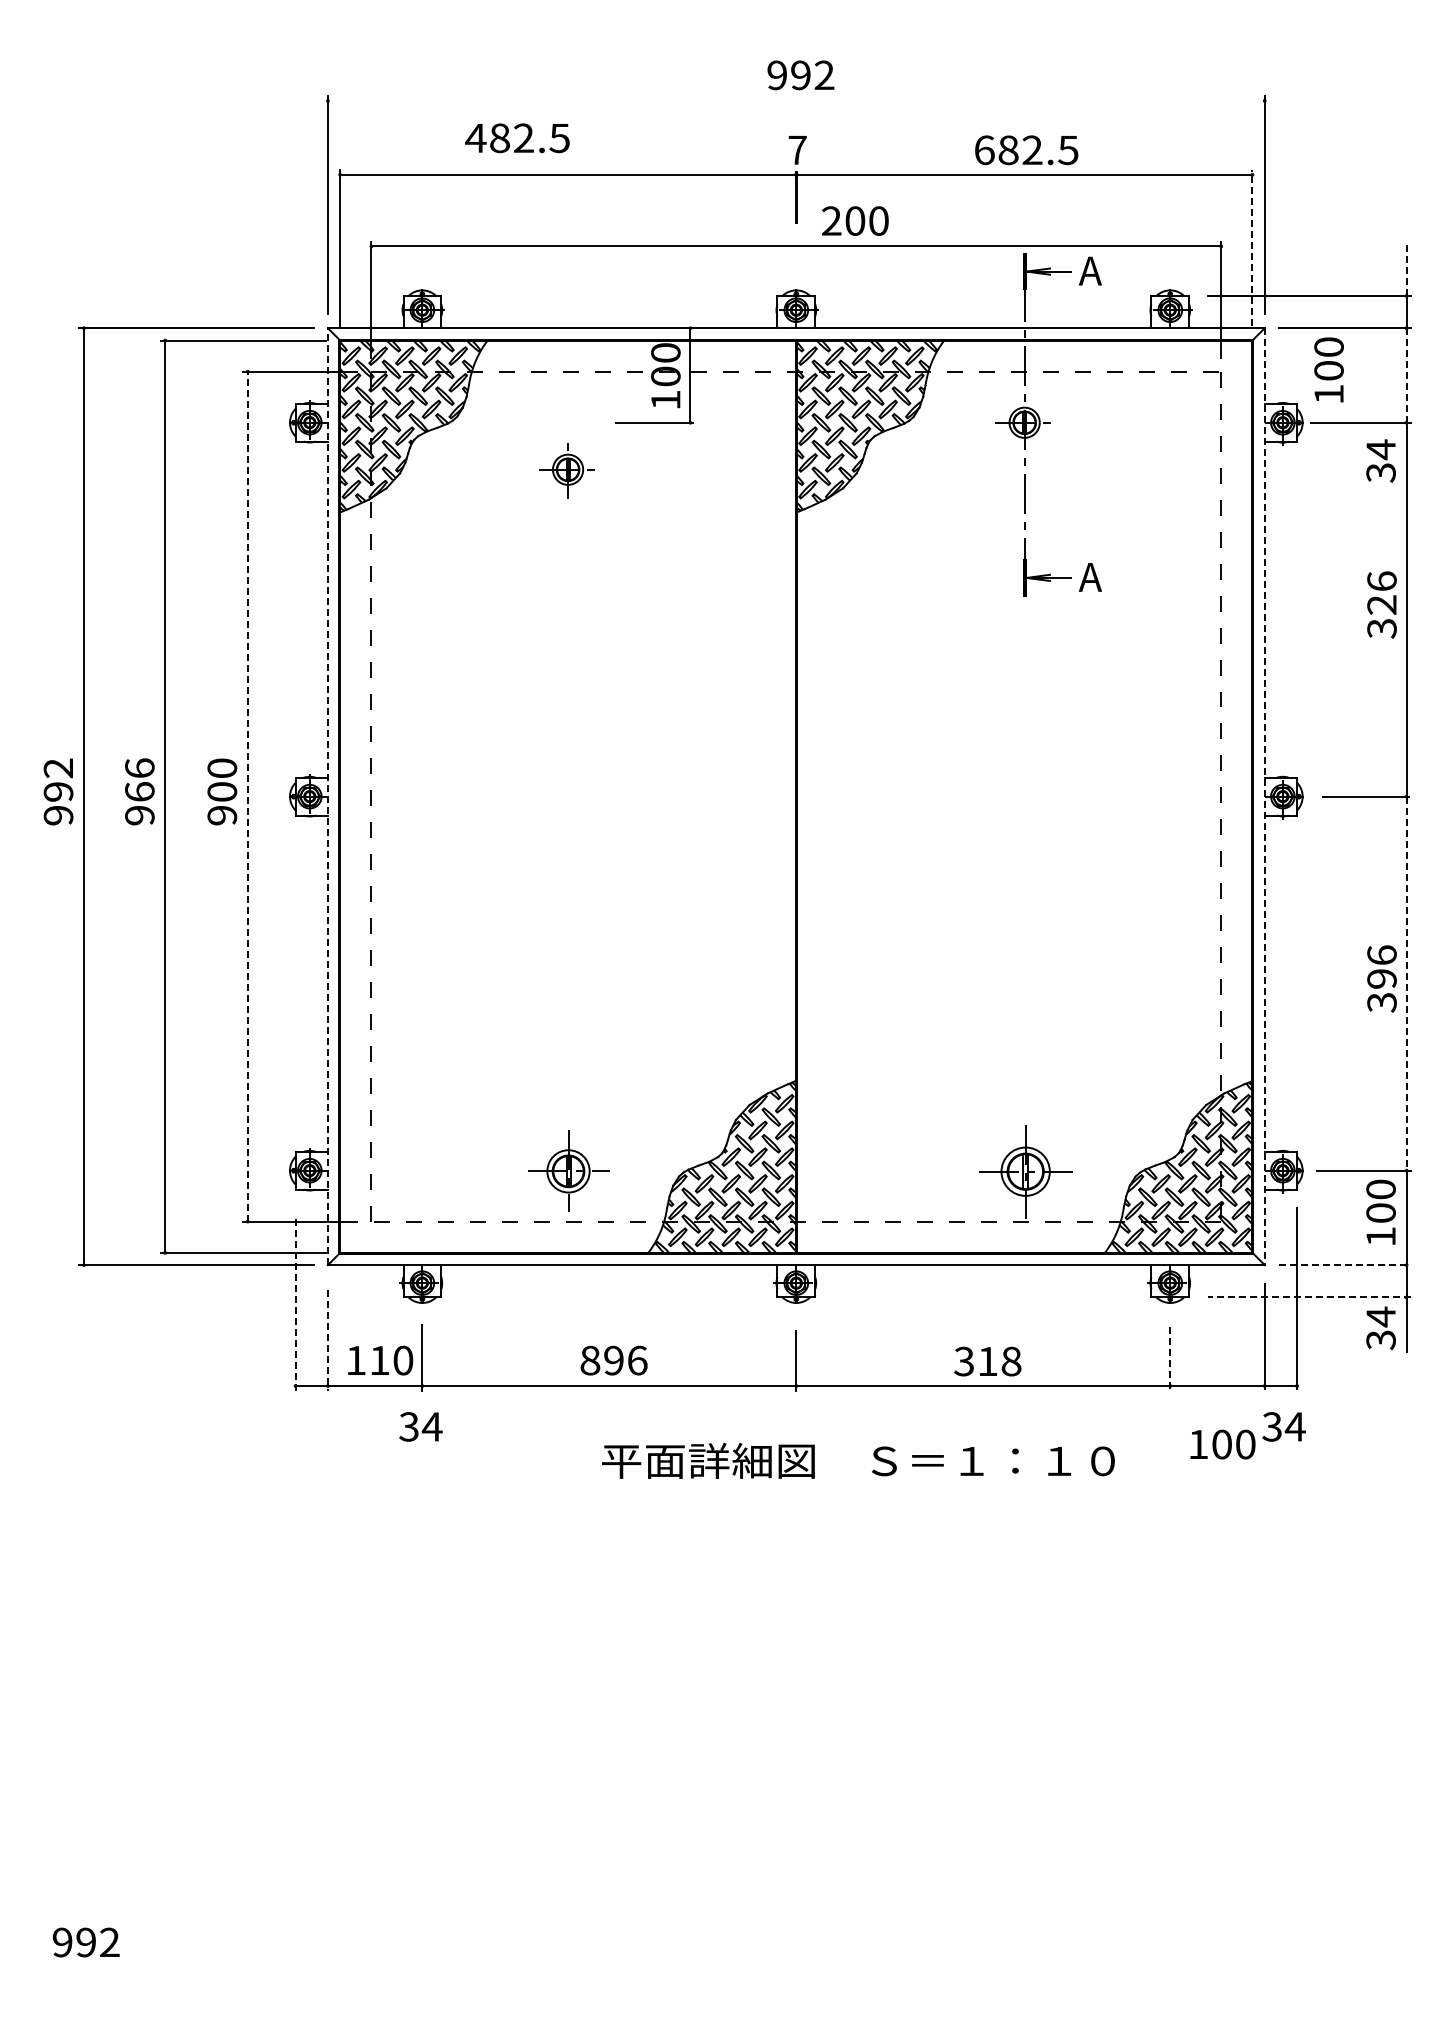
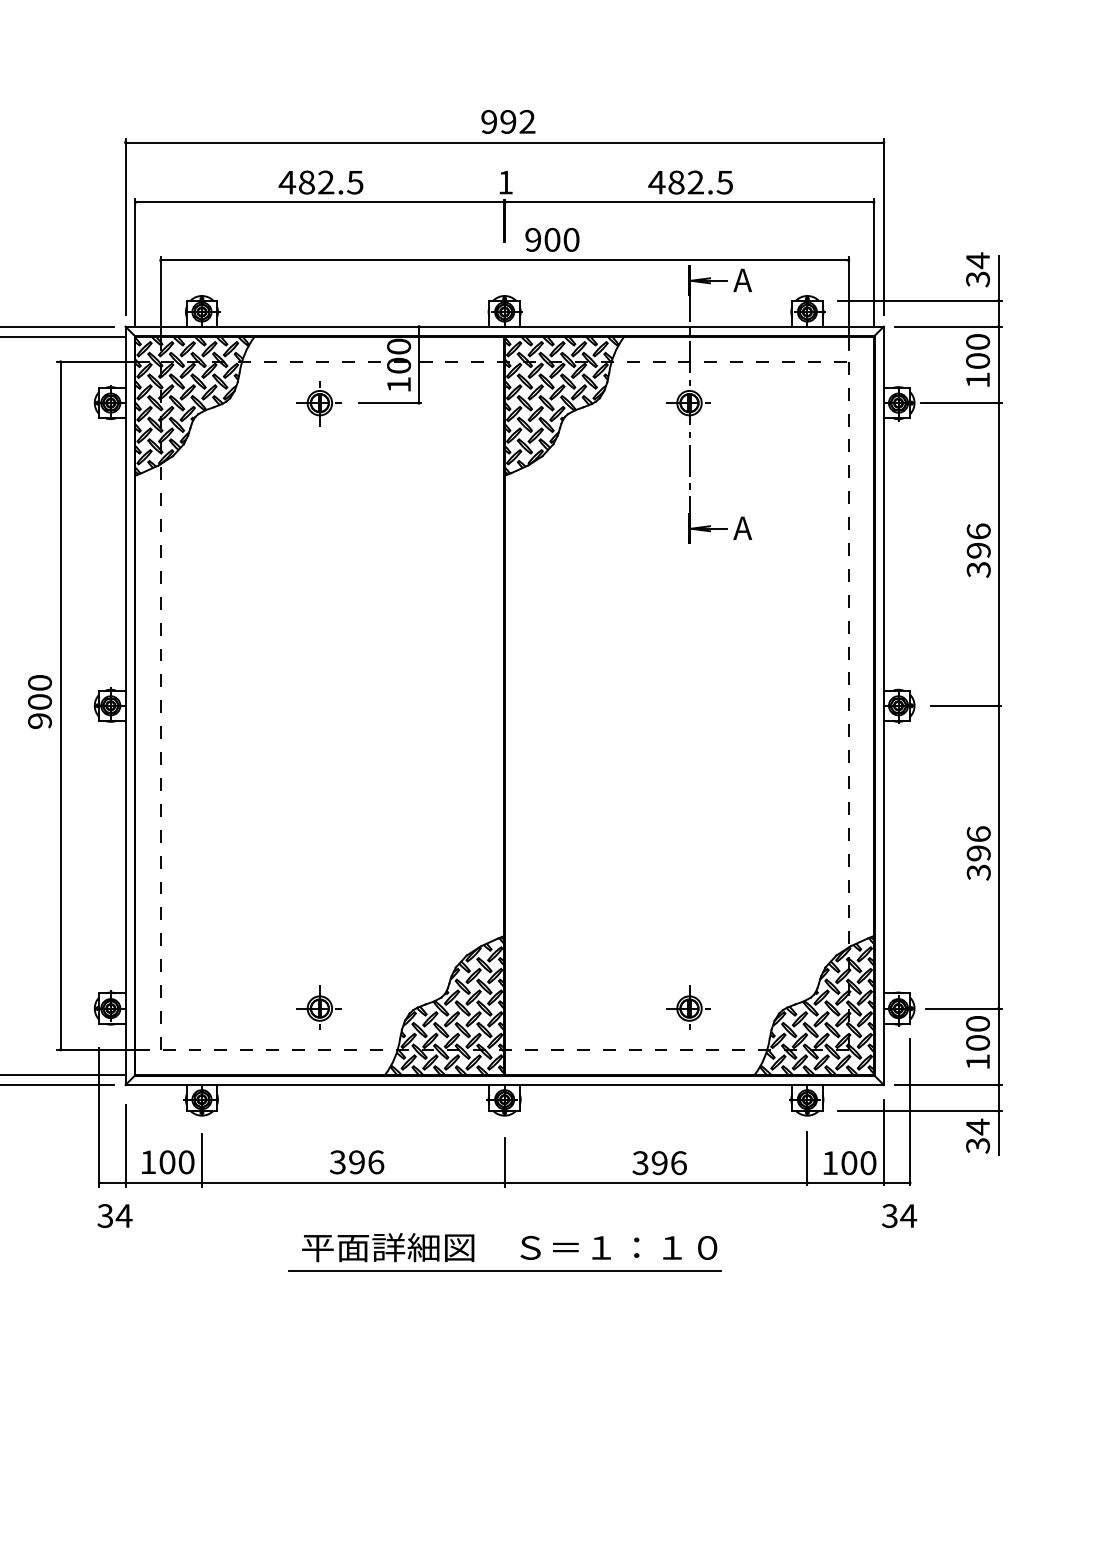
line: (795, 100) -> (503, 142), added
text: (517, 138) -> (321, 182), moved
text: (797, 149) -> (505, 181), 7 -> 1
text: (984, 150) -> (656, 182), 682.5 -> 482.5
text: (831, 220) -> (533, 239), 200 -> 900
line: (1252, 247) -> (873, 261), dashed -> solid
line: (1406, 268) -> (998, 278), dashed -> solid
text: (1328, 369) -> (977, 360), moved
line: (1406, 375) -> (998, 364), dashed -> solid
text: (1380, 460) -> (977, 269), moved
part: (566, 470) -> (318, 403), moved
text: (1381, 604) -> (978, 550), 326 -> 396
line: (247, 796) -> (60, 705), dashed -> solid
line: (327, 796) -> (125, 705), dashed -> solid
line: (1264, 797) -> (883, 706), dashed -> solid
line: (1406, 984) -> (998, 857), dashed -> solid
part: (566, 1168) -> (318, 1006), size x0.71
part: (1022, 1168) -> (687, 1006), size x0.62
line: (1345, 1265) -> (949, 1085), dashed -> solid
line: (1309, 1297) -> (920, 1111), dashed -> solid
line: (295, 1304) -> (99, 1116), dashed -> solid
line: (327, 1340) -> (125, 1146), dashed -> solid
line: (1170, 1355) -> (807, 1158), dashed -> solid
text: (379, 1360) -> (167, 1162), 110 -> 100
text: (590, 1360) -> (338, 1162), 896 -> 396
text: (999, 1361) -> (669, 1163), 318 -> 396
text: (420, 1426) -> (114, 1215), moved
text: (1222, 1444) -> (849, 1163), moved
text: (858, 1460) -> (509, 1247), moved
line: (796, 1495) -> (504, 1271), added

